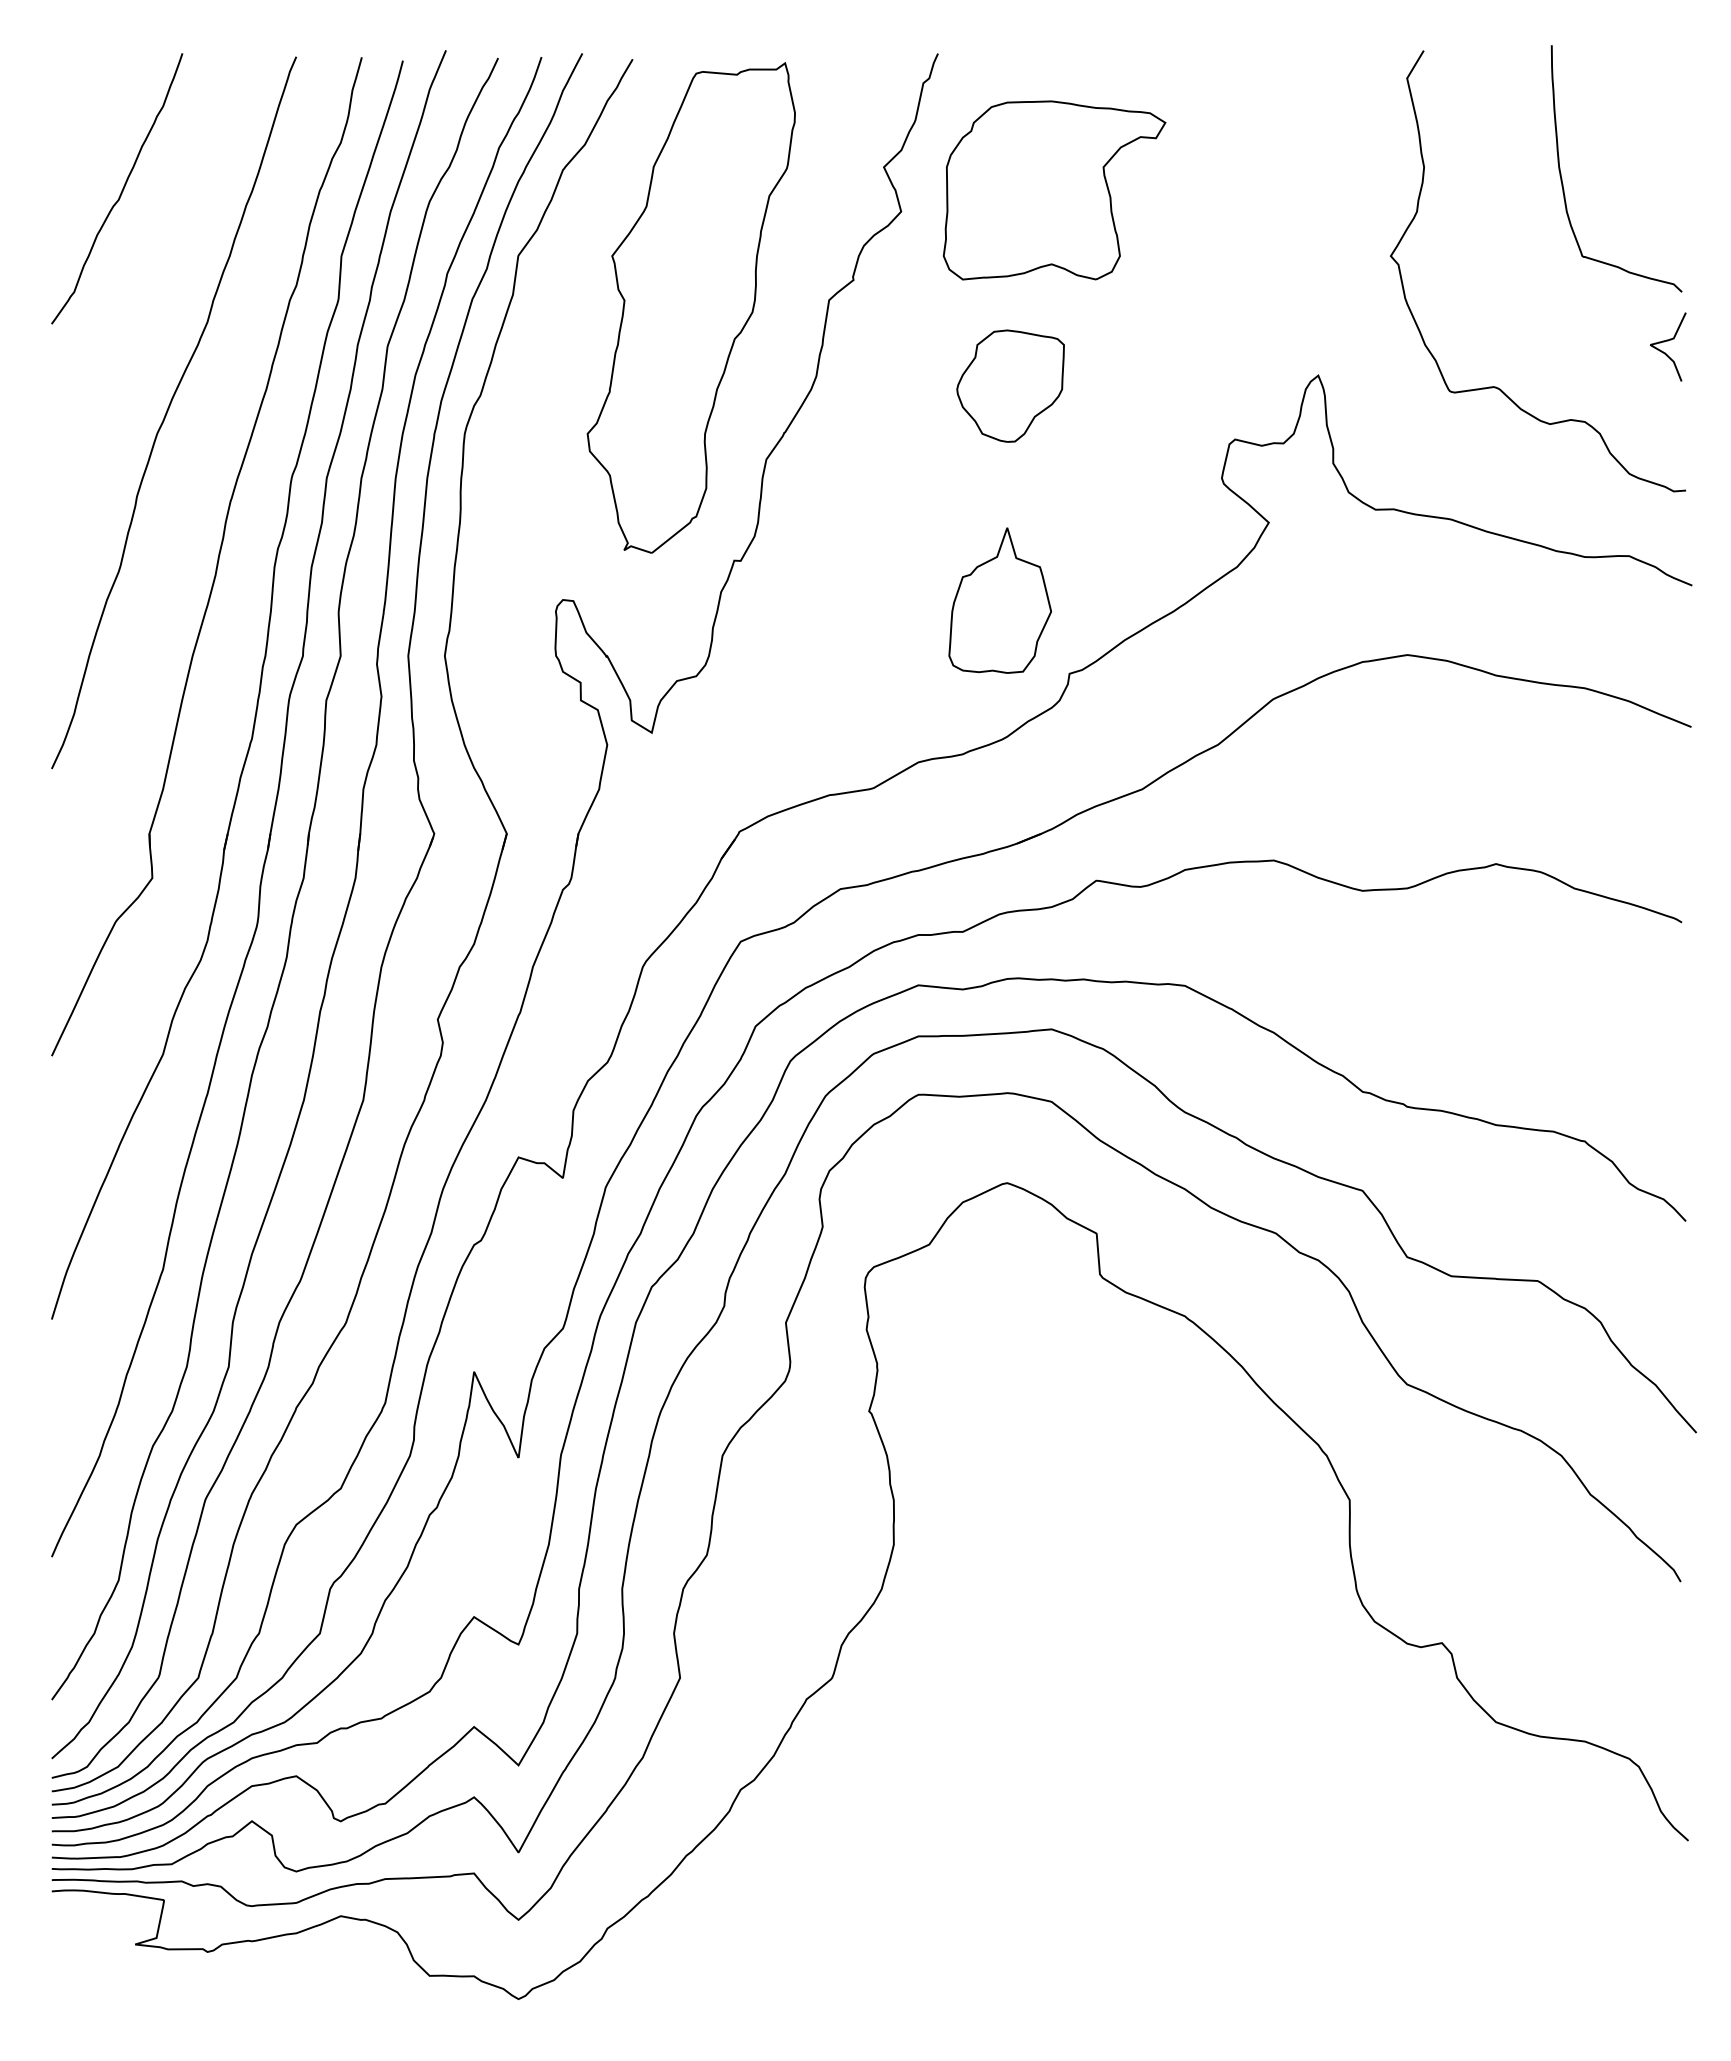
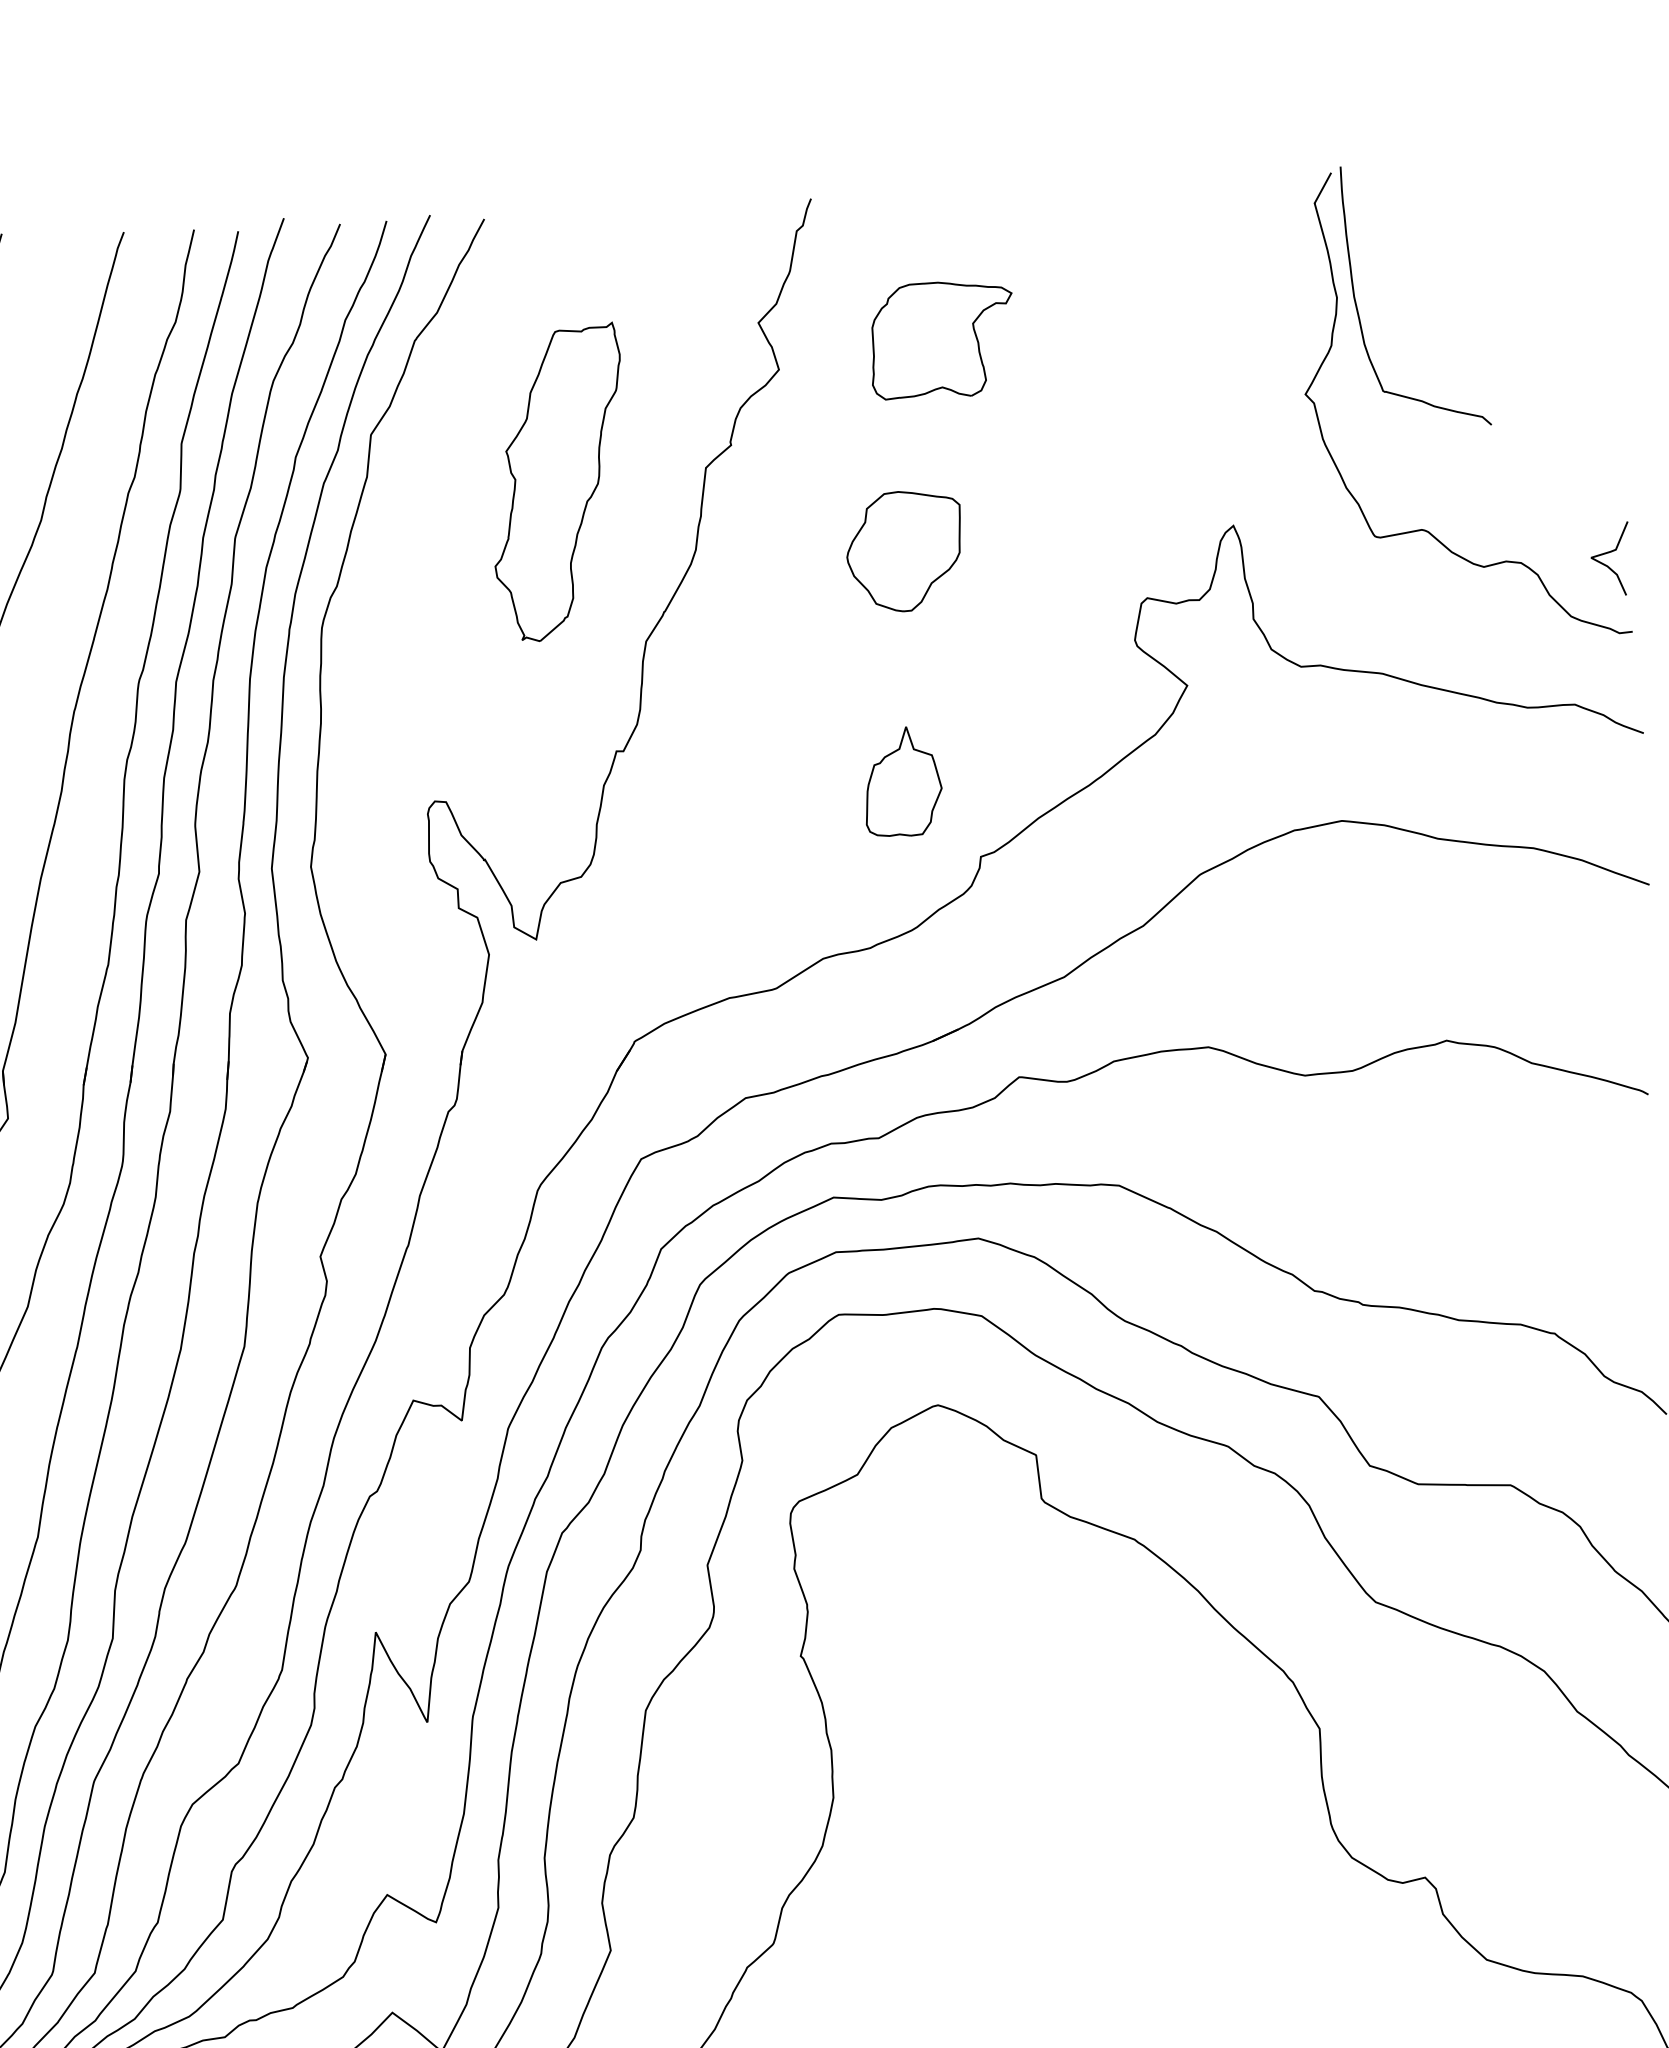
curve: (1562, 178) -> (1358, 308), moved
part: (1054, 190) -> (942, 339), size x0.6
part: (690, 307) -> (557, 482), size x0.6
curve: (1668, 341) -> (1610, 553), moved
part: (999, 600) -> (902, 781), size x0.7

